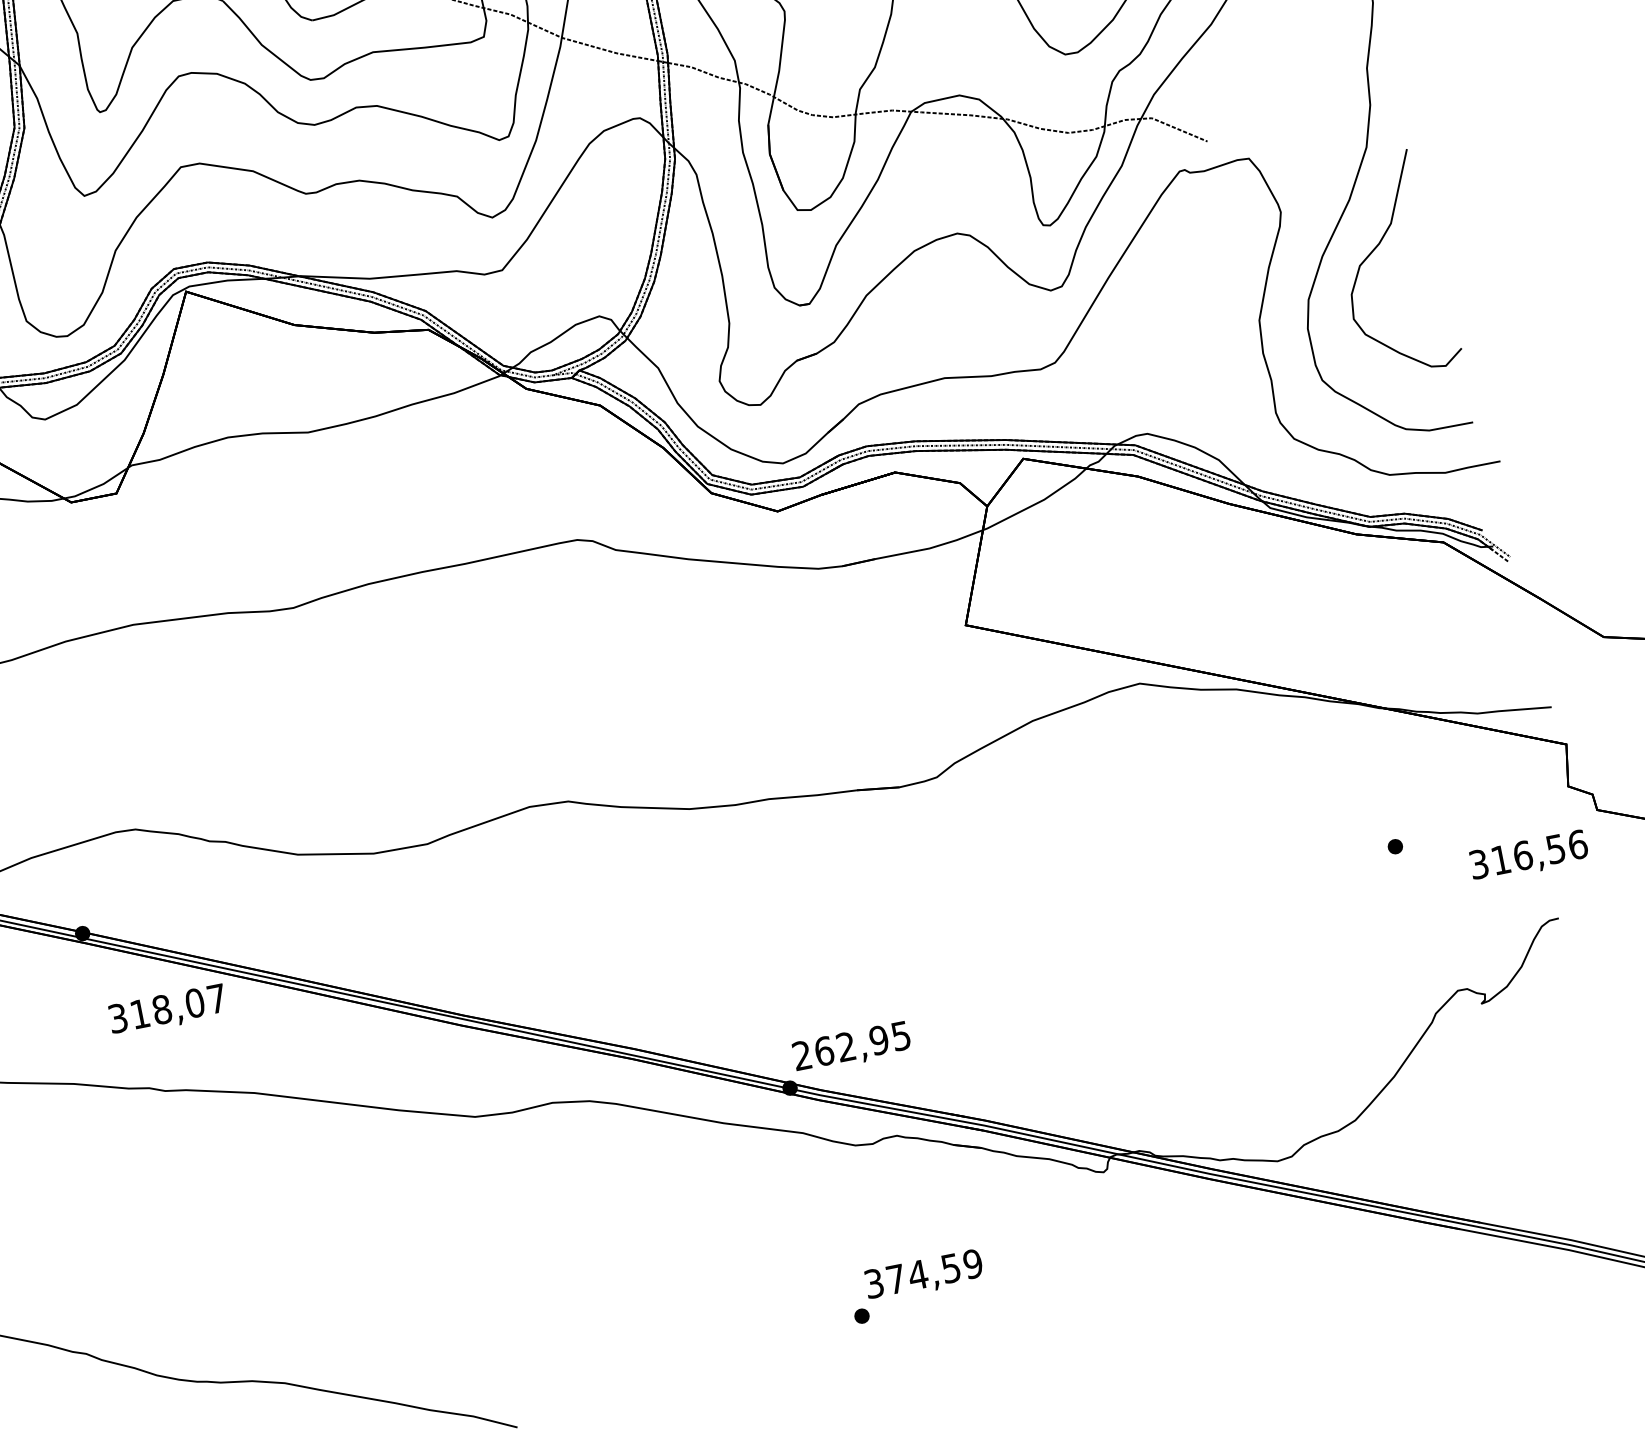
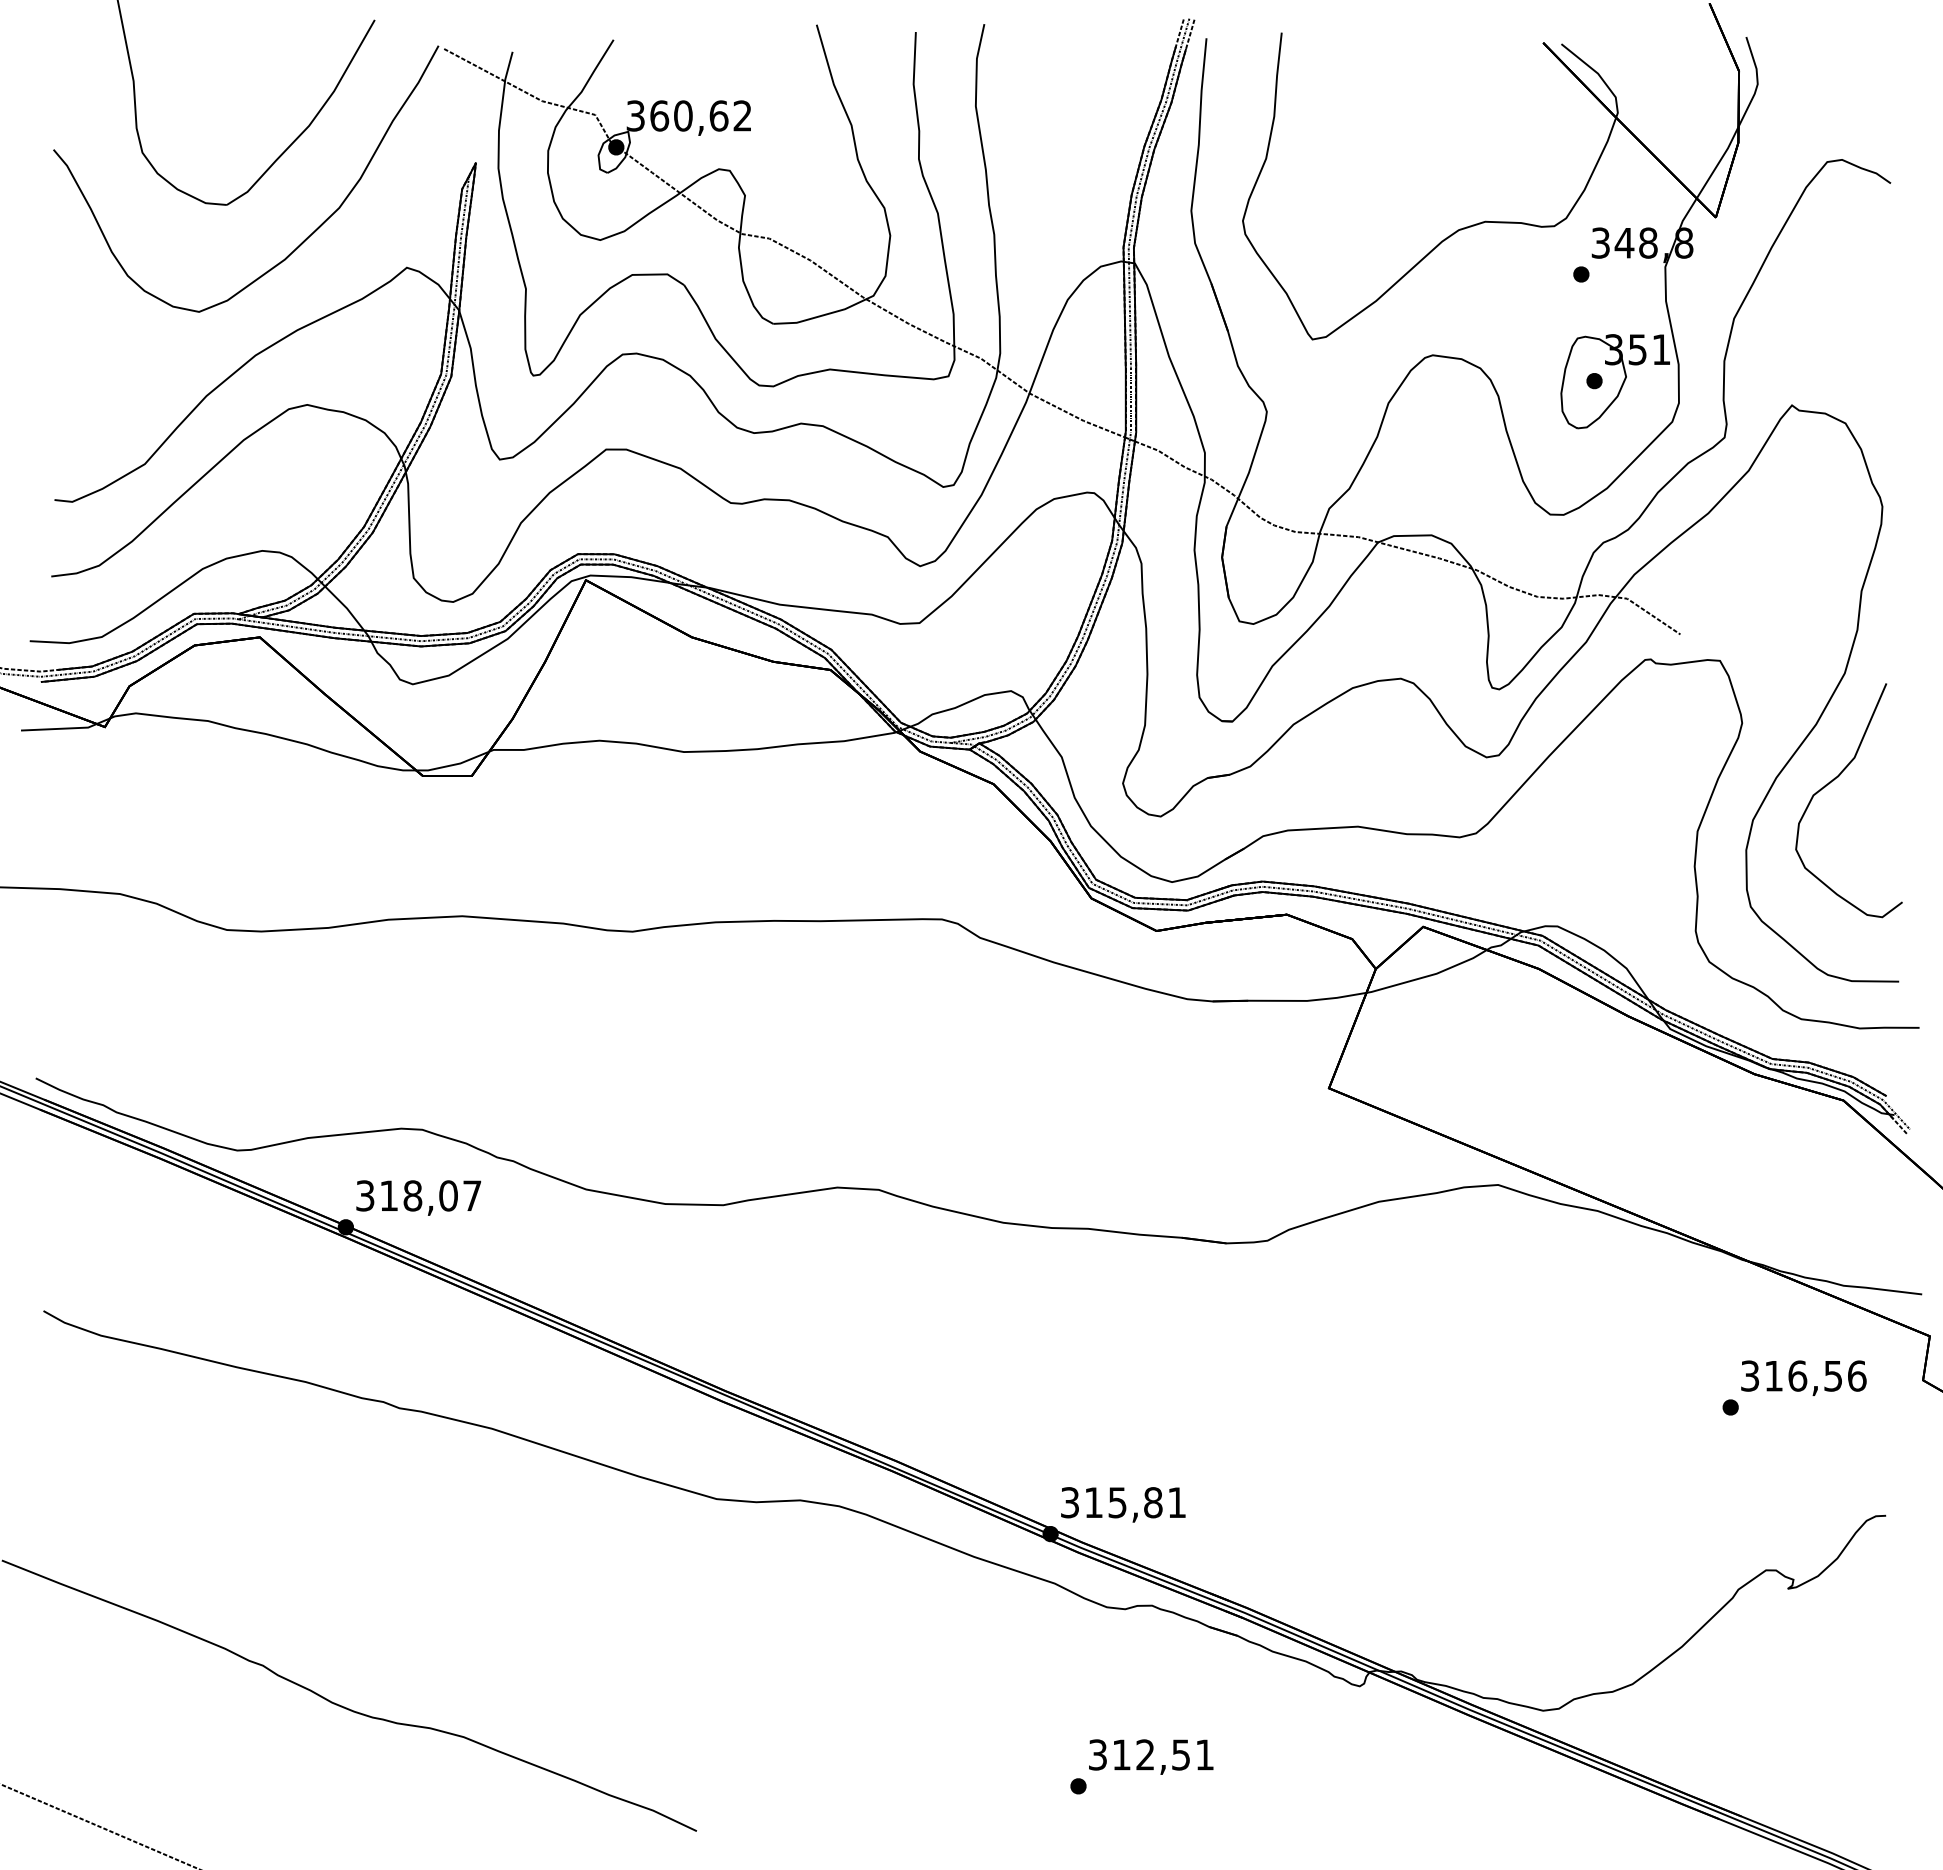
text: (1528, 855) -> (1803, 1377), moved
text: (167, 1010) -> (418, 1197), moved
text: (851, 1045) -> (1123, 1502), 262,95 -> 315,81
text: (934, 1271) -> (1163, 1754), 374,59 -> 312,51

